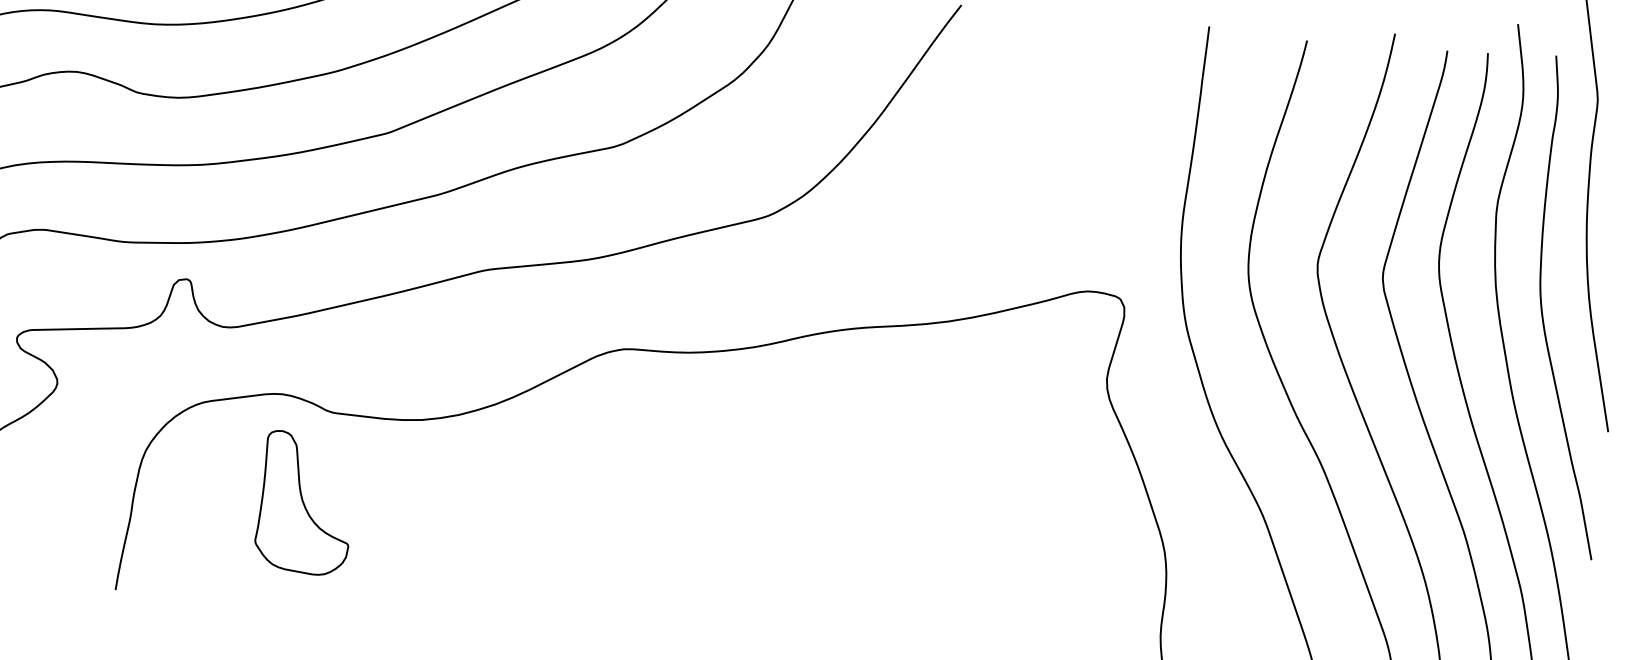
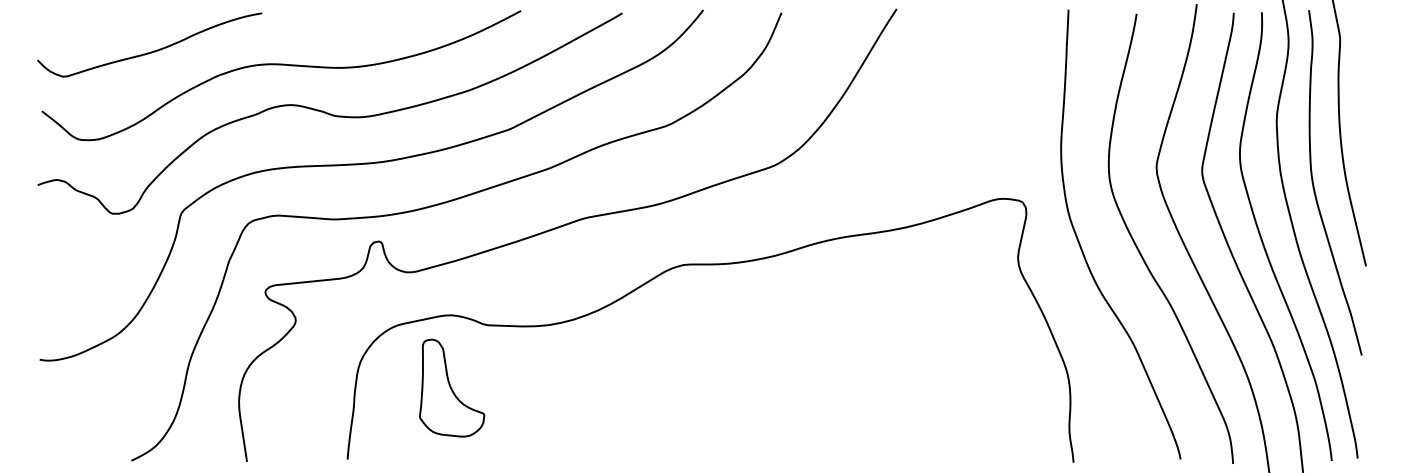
part: (305, 502) -> (452, 387), moved

